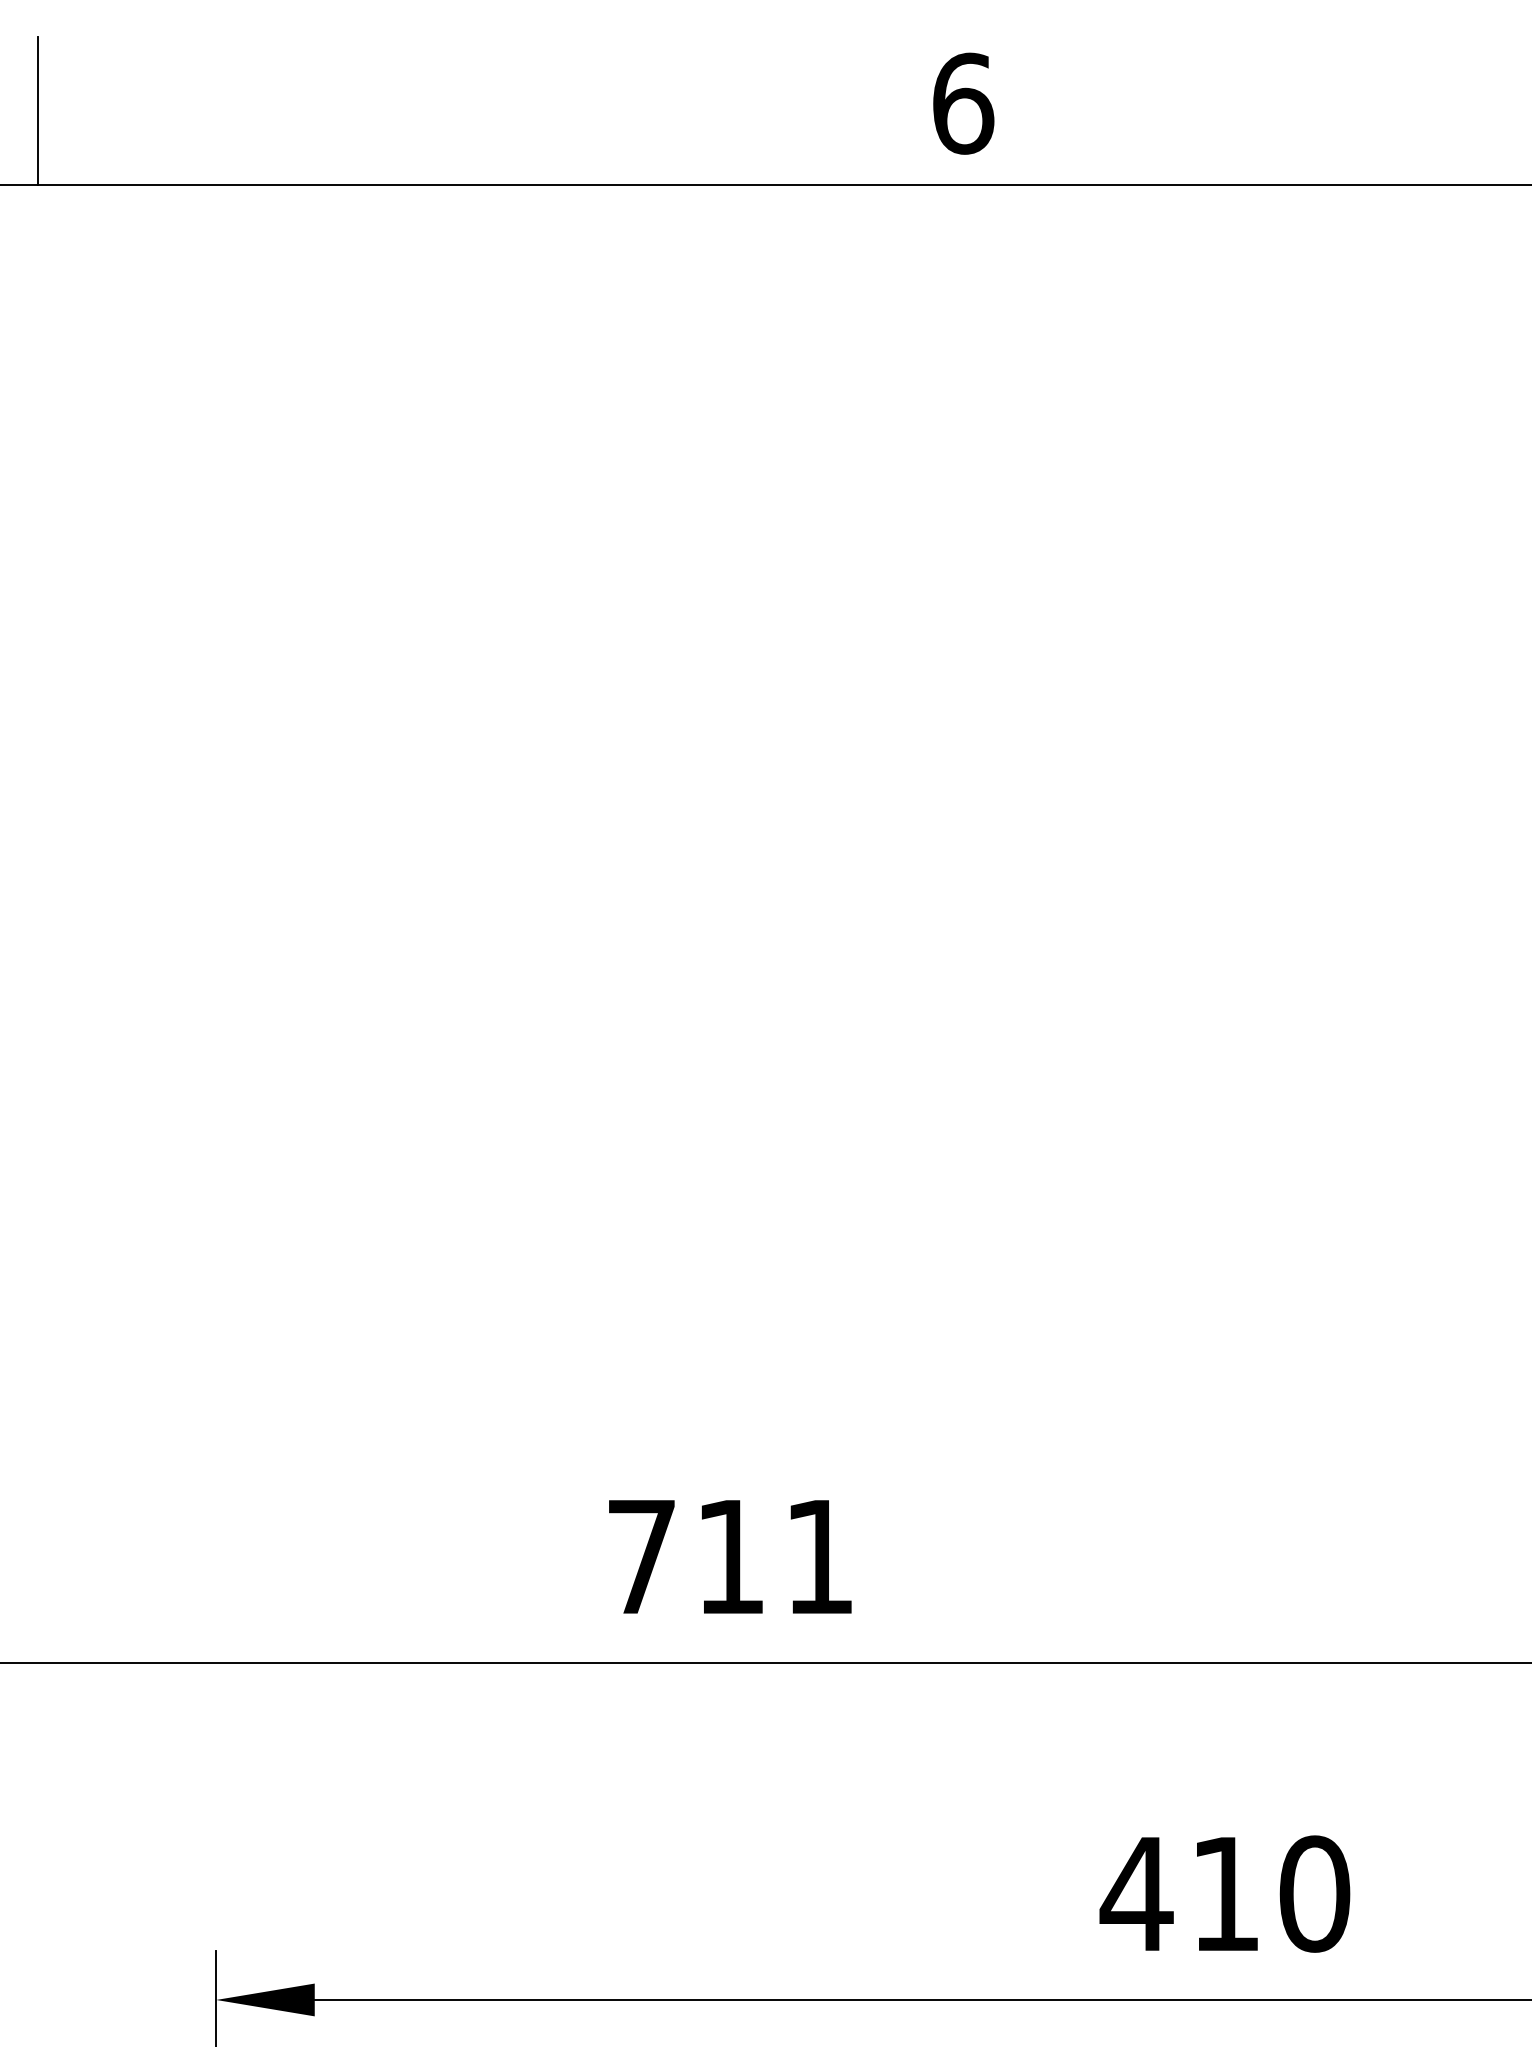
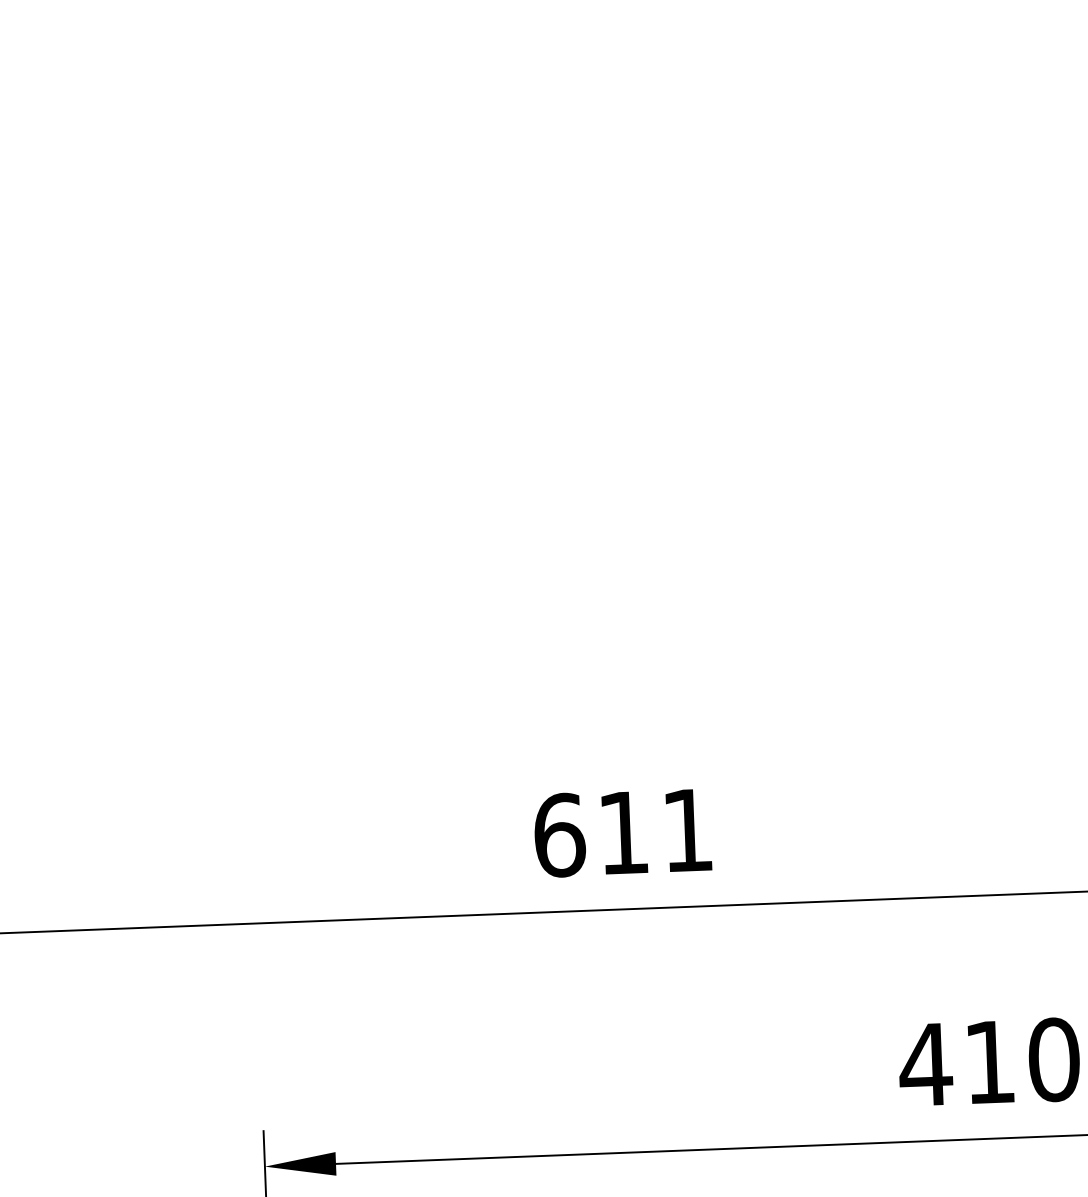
text: (642, 1556) -> (560, 835), 711 -> 611

